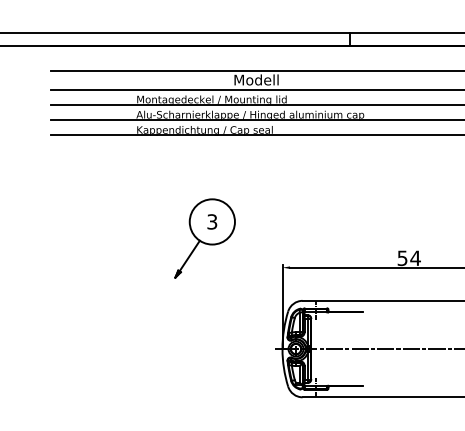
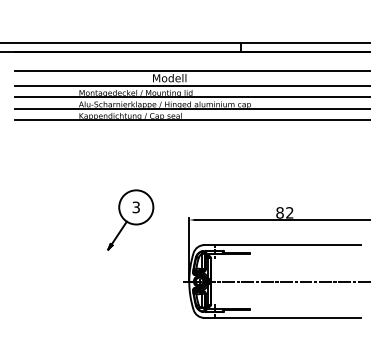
part: (204, 237) -> (130, 219), moved
text: (408, 257) -> (284, 212), 54 -> 82

